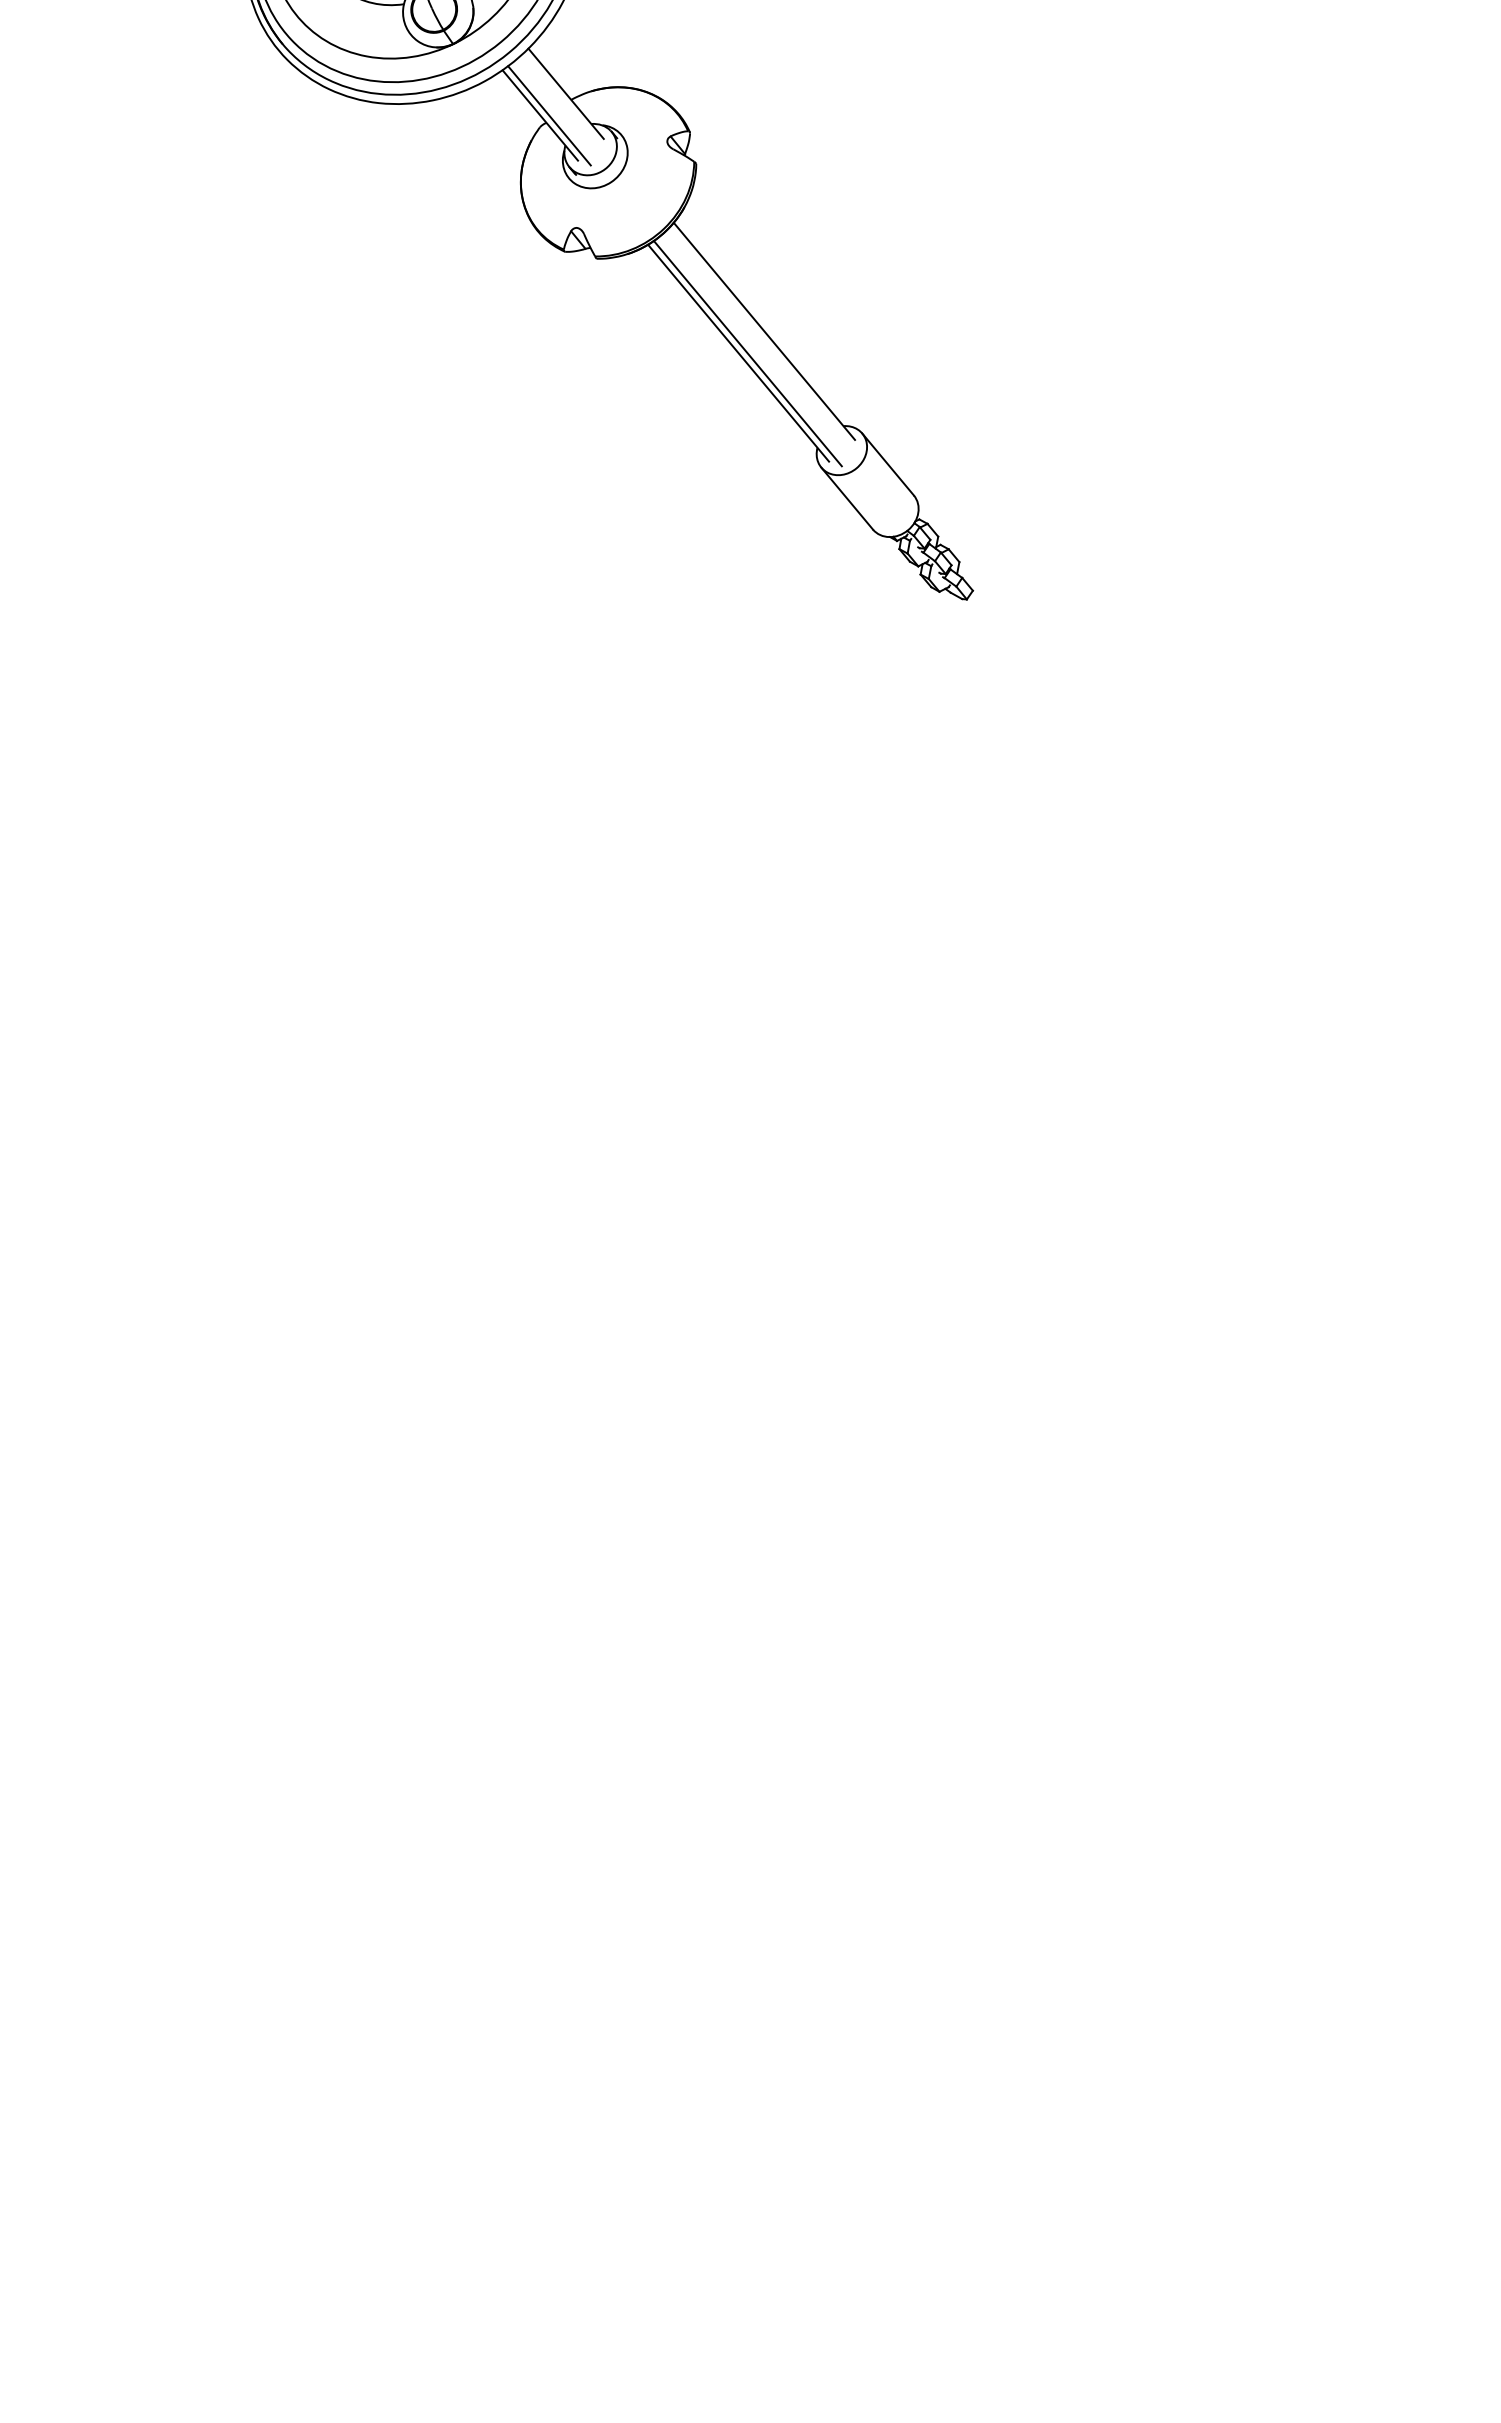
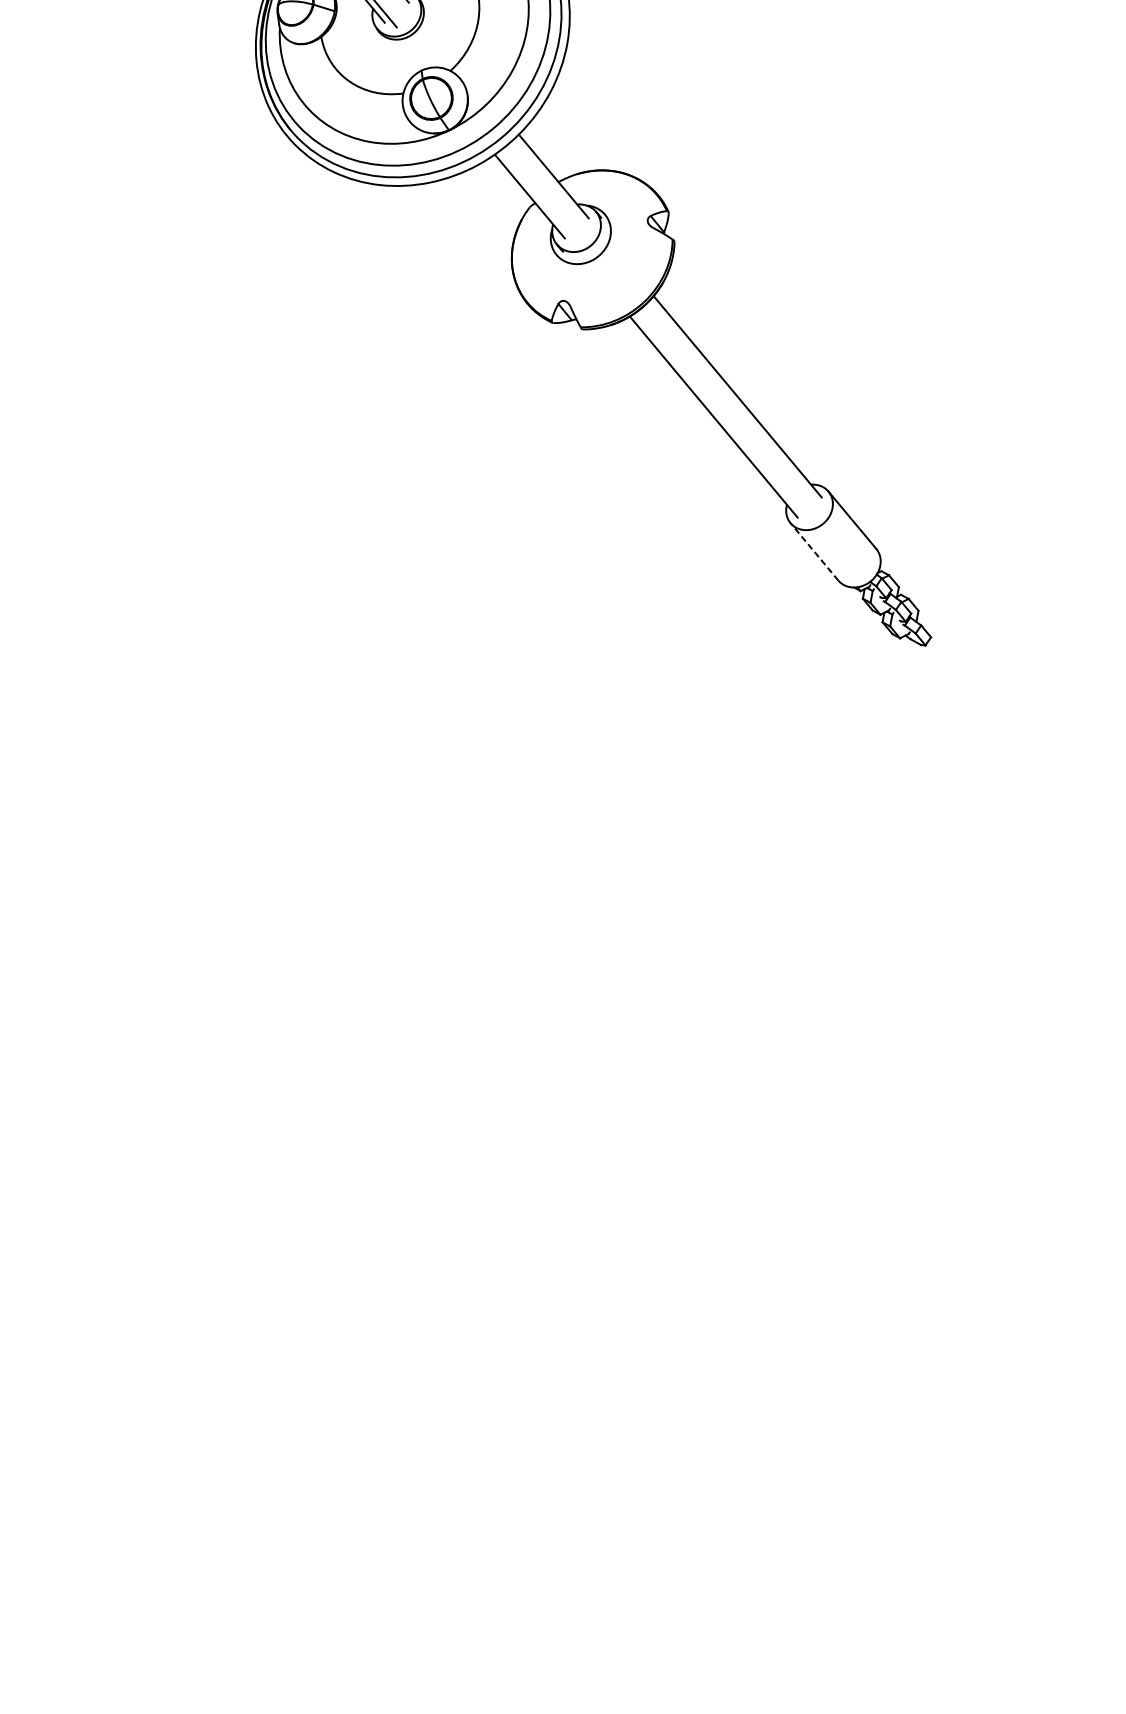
line: (549, 115) -> (538, 196), removed
line: (747, 353) -> (722, 417), removed
line: (846, 498) -> (813, 551), solid -> dashed

